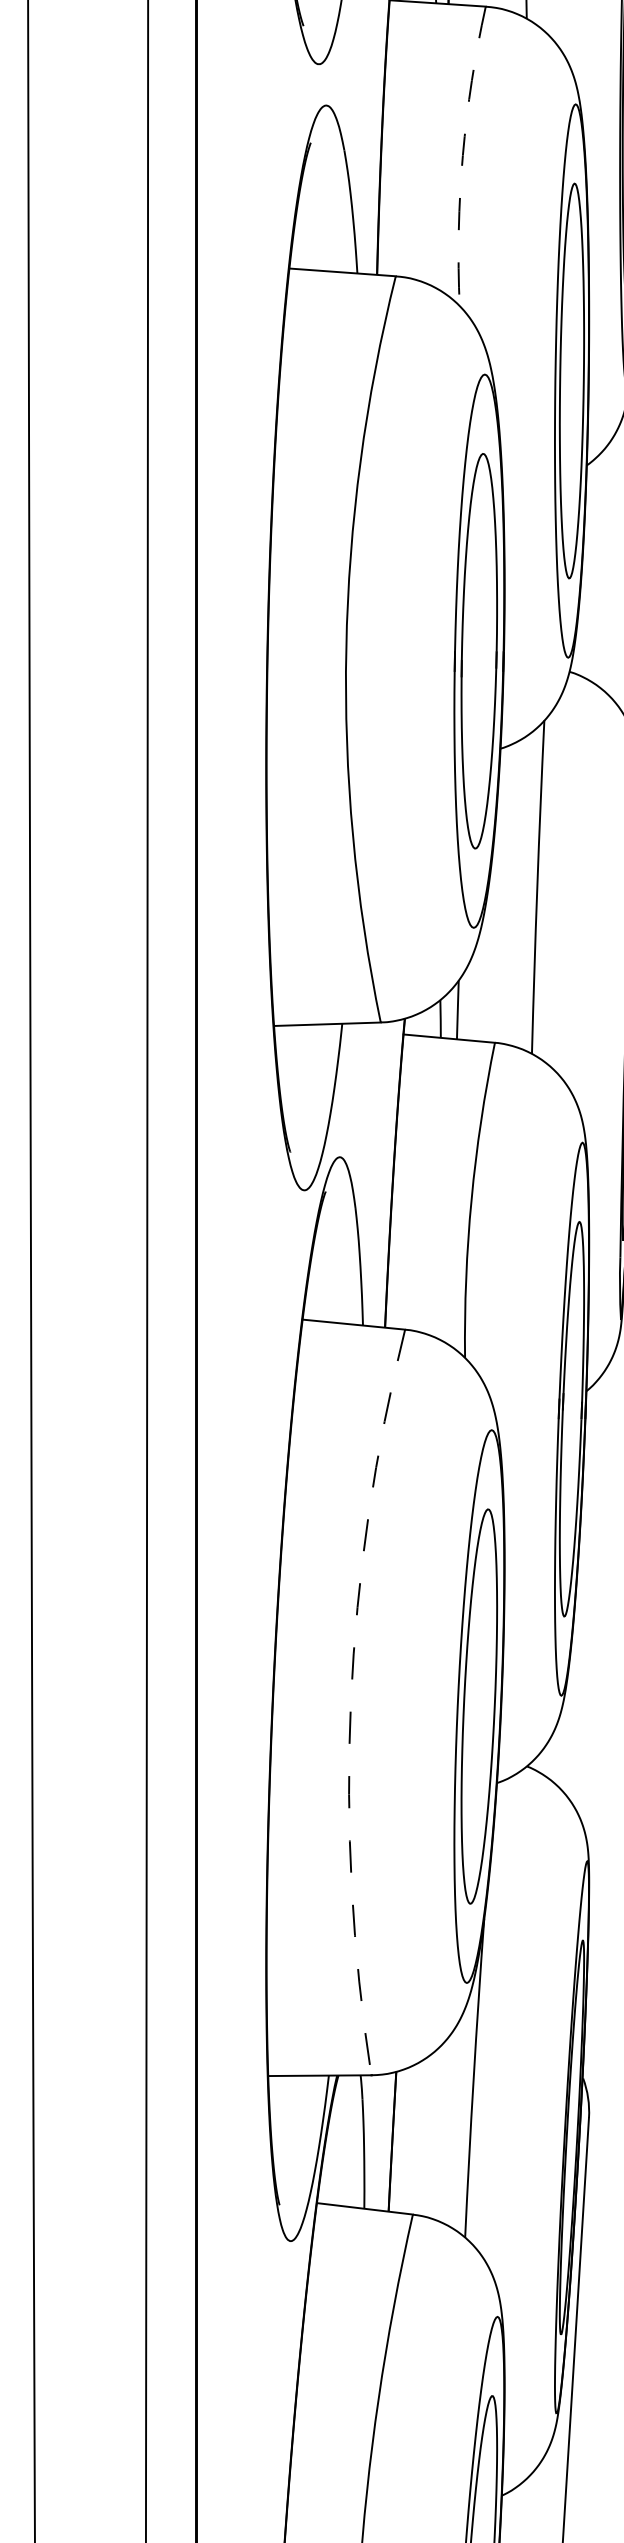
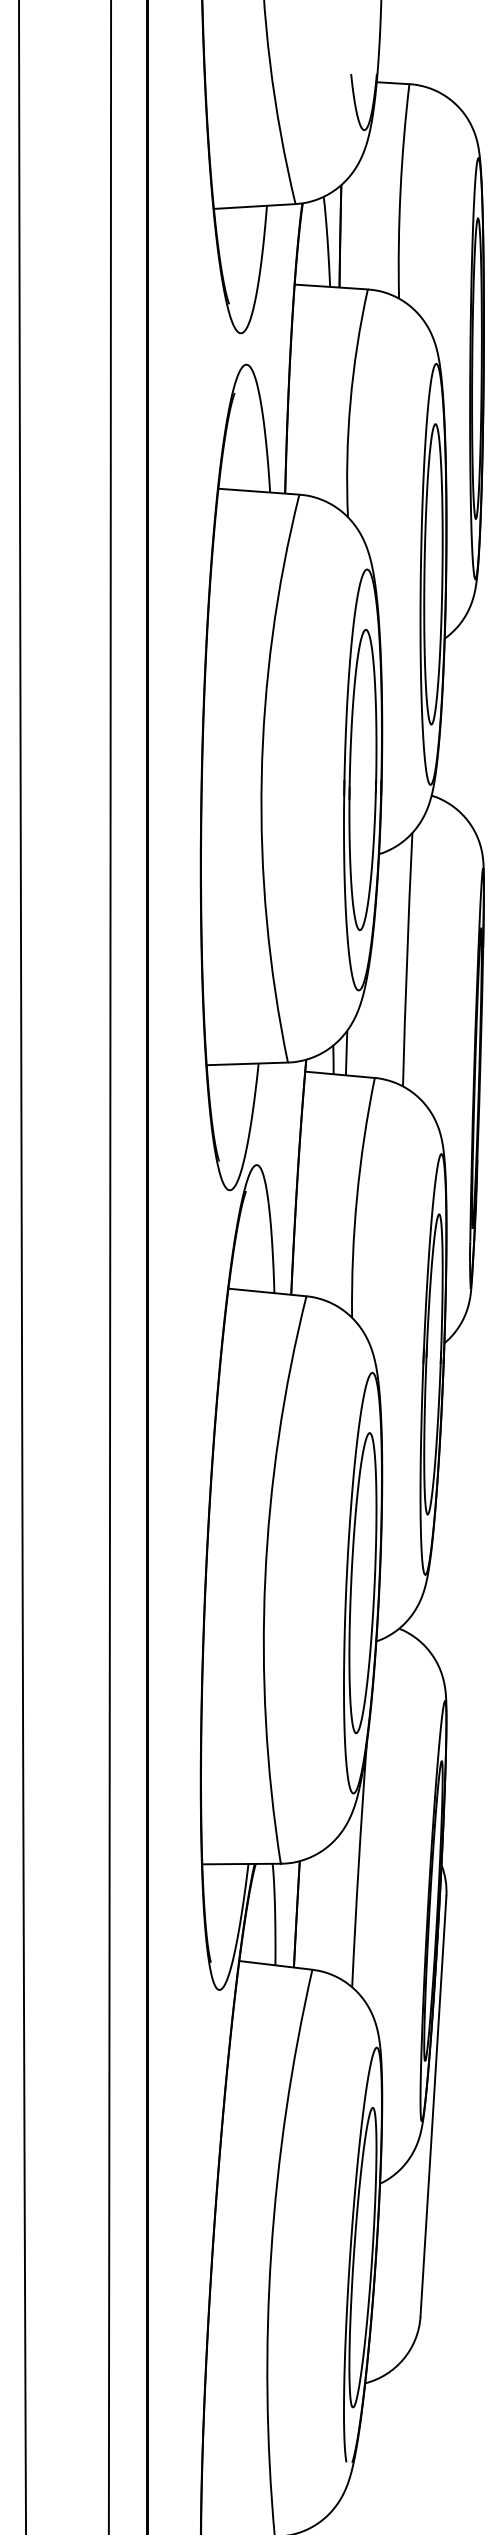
arc: (462, 155) -> (350, 402), dashed -> solid
arc: (351, 1700) -> (265, 1578), dashed -> solid

